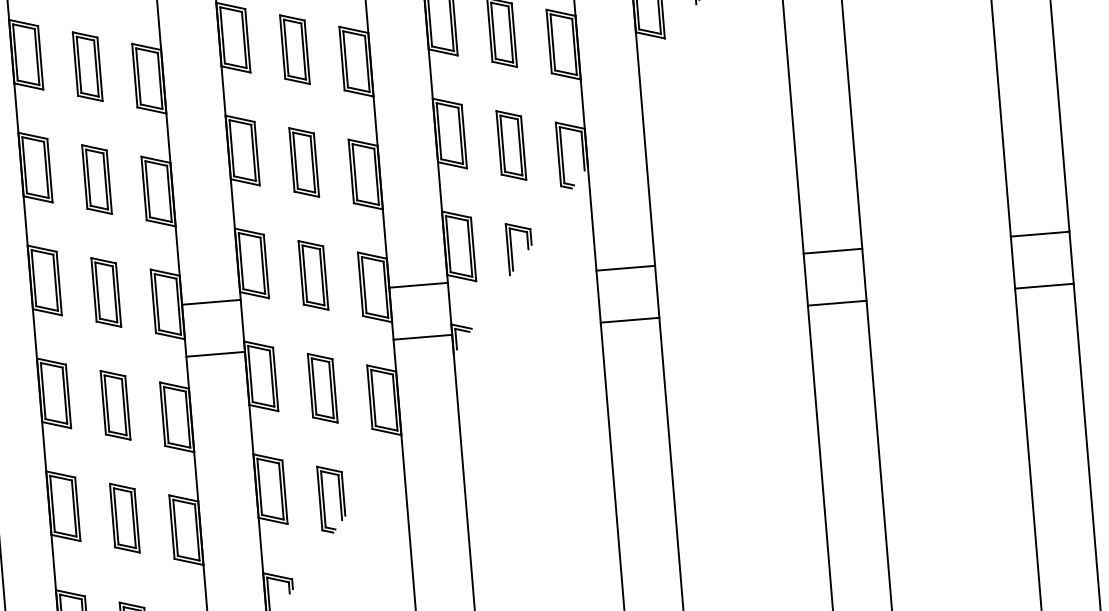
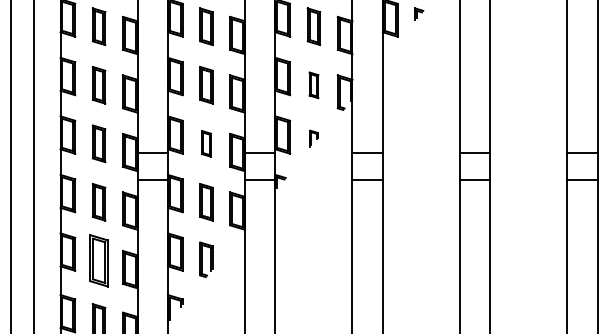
part: (510, 145) -> (313, 85), size x0.7
part: (518, 248) -> (313, 138), size x0.6
part: (313, 274) -> (206, 143), size x0.7
part: (123, 517) -> (98, 260), size x1.4

